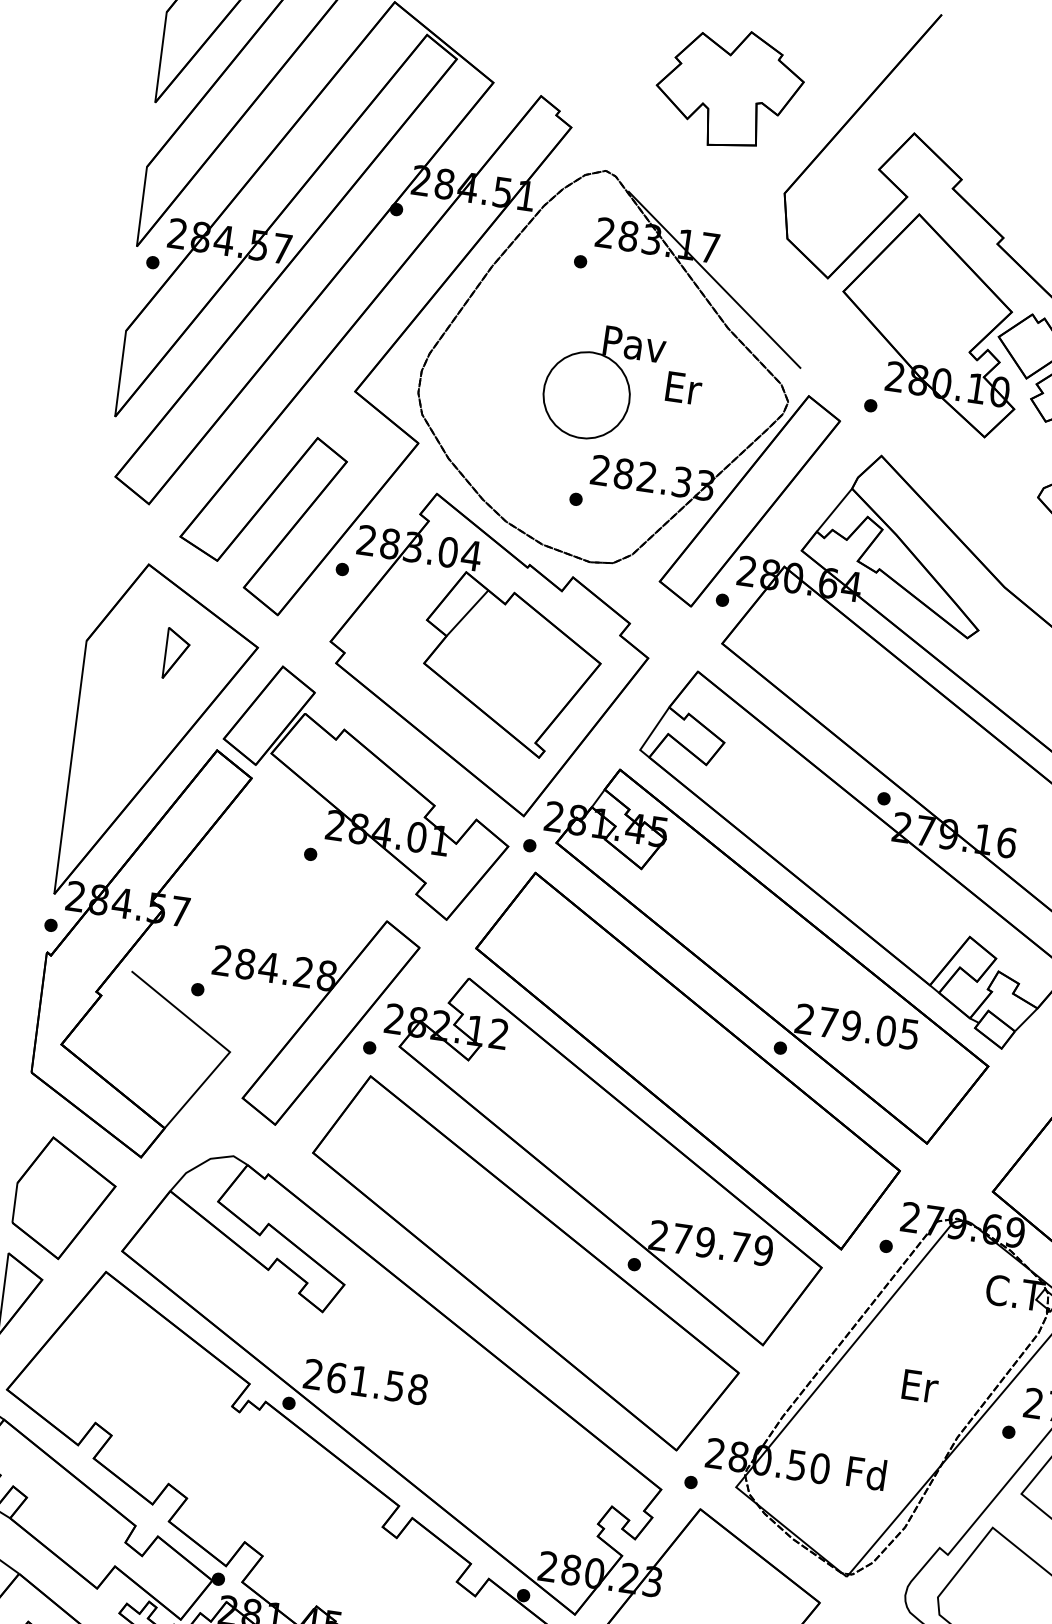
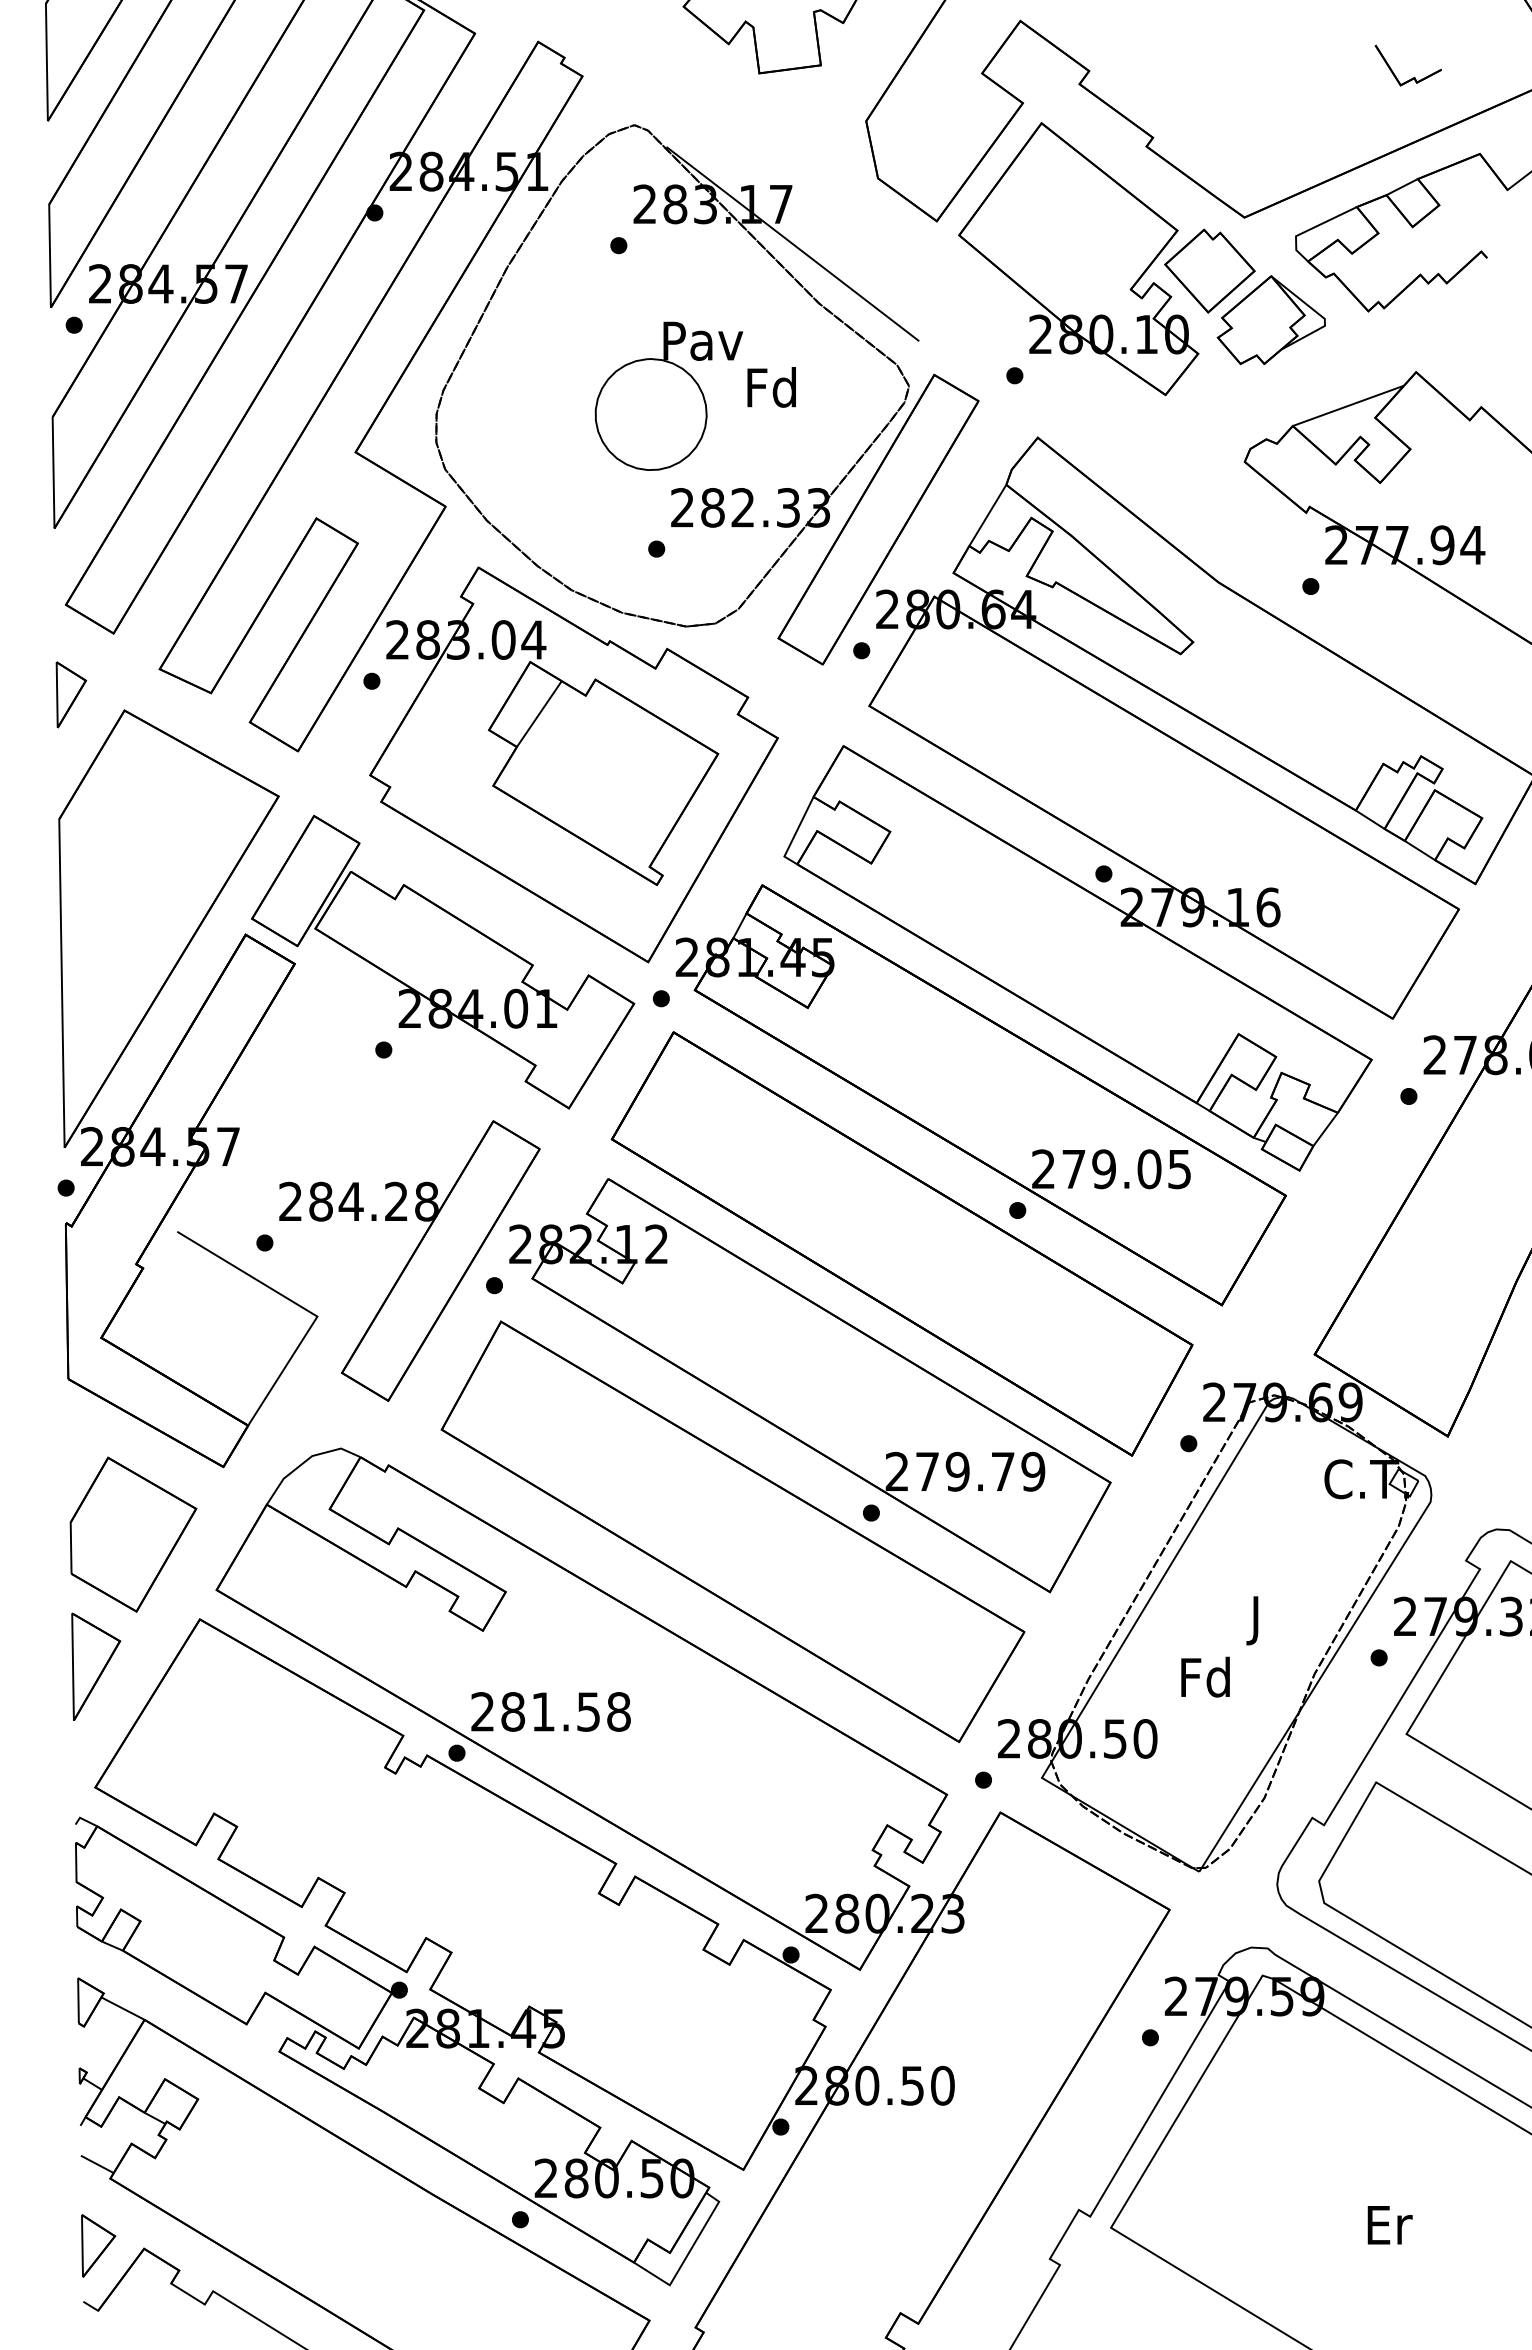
text: (682, 387) -> (771, 387), Er -> Fd
part: (175, 654) -> (70, 694), moved
text: (337, 1377) -> (513, 1711), 261.58 -> 281.58
text: (919, 1390) -> (1257, 1620), Er -> J
text: (866, 1472) -> (1205, 1676), moved

